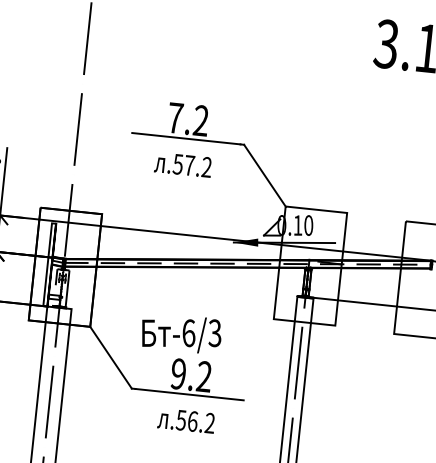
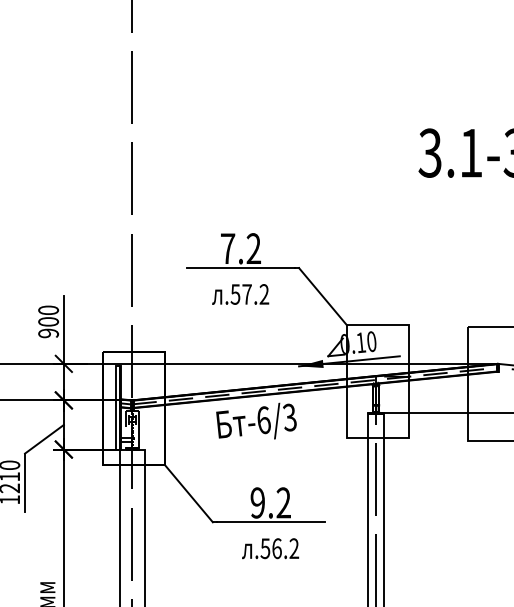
text: (181, 332) -> (256, 420), moved

